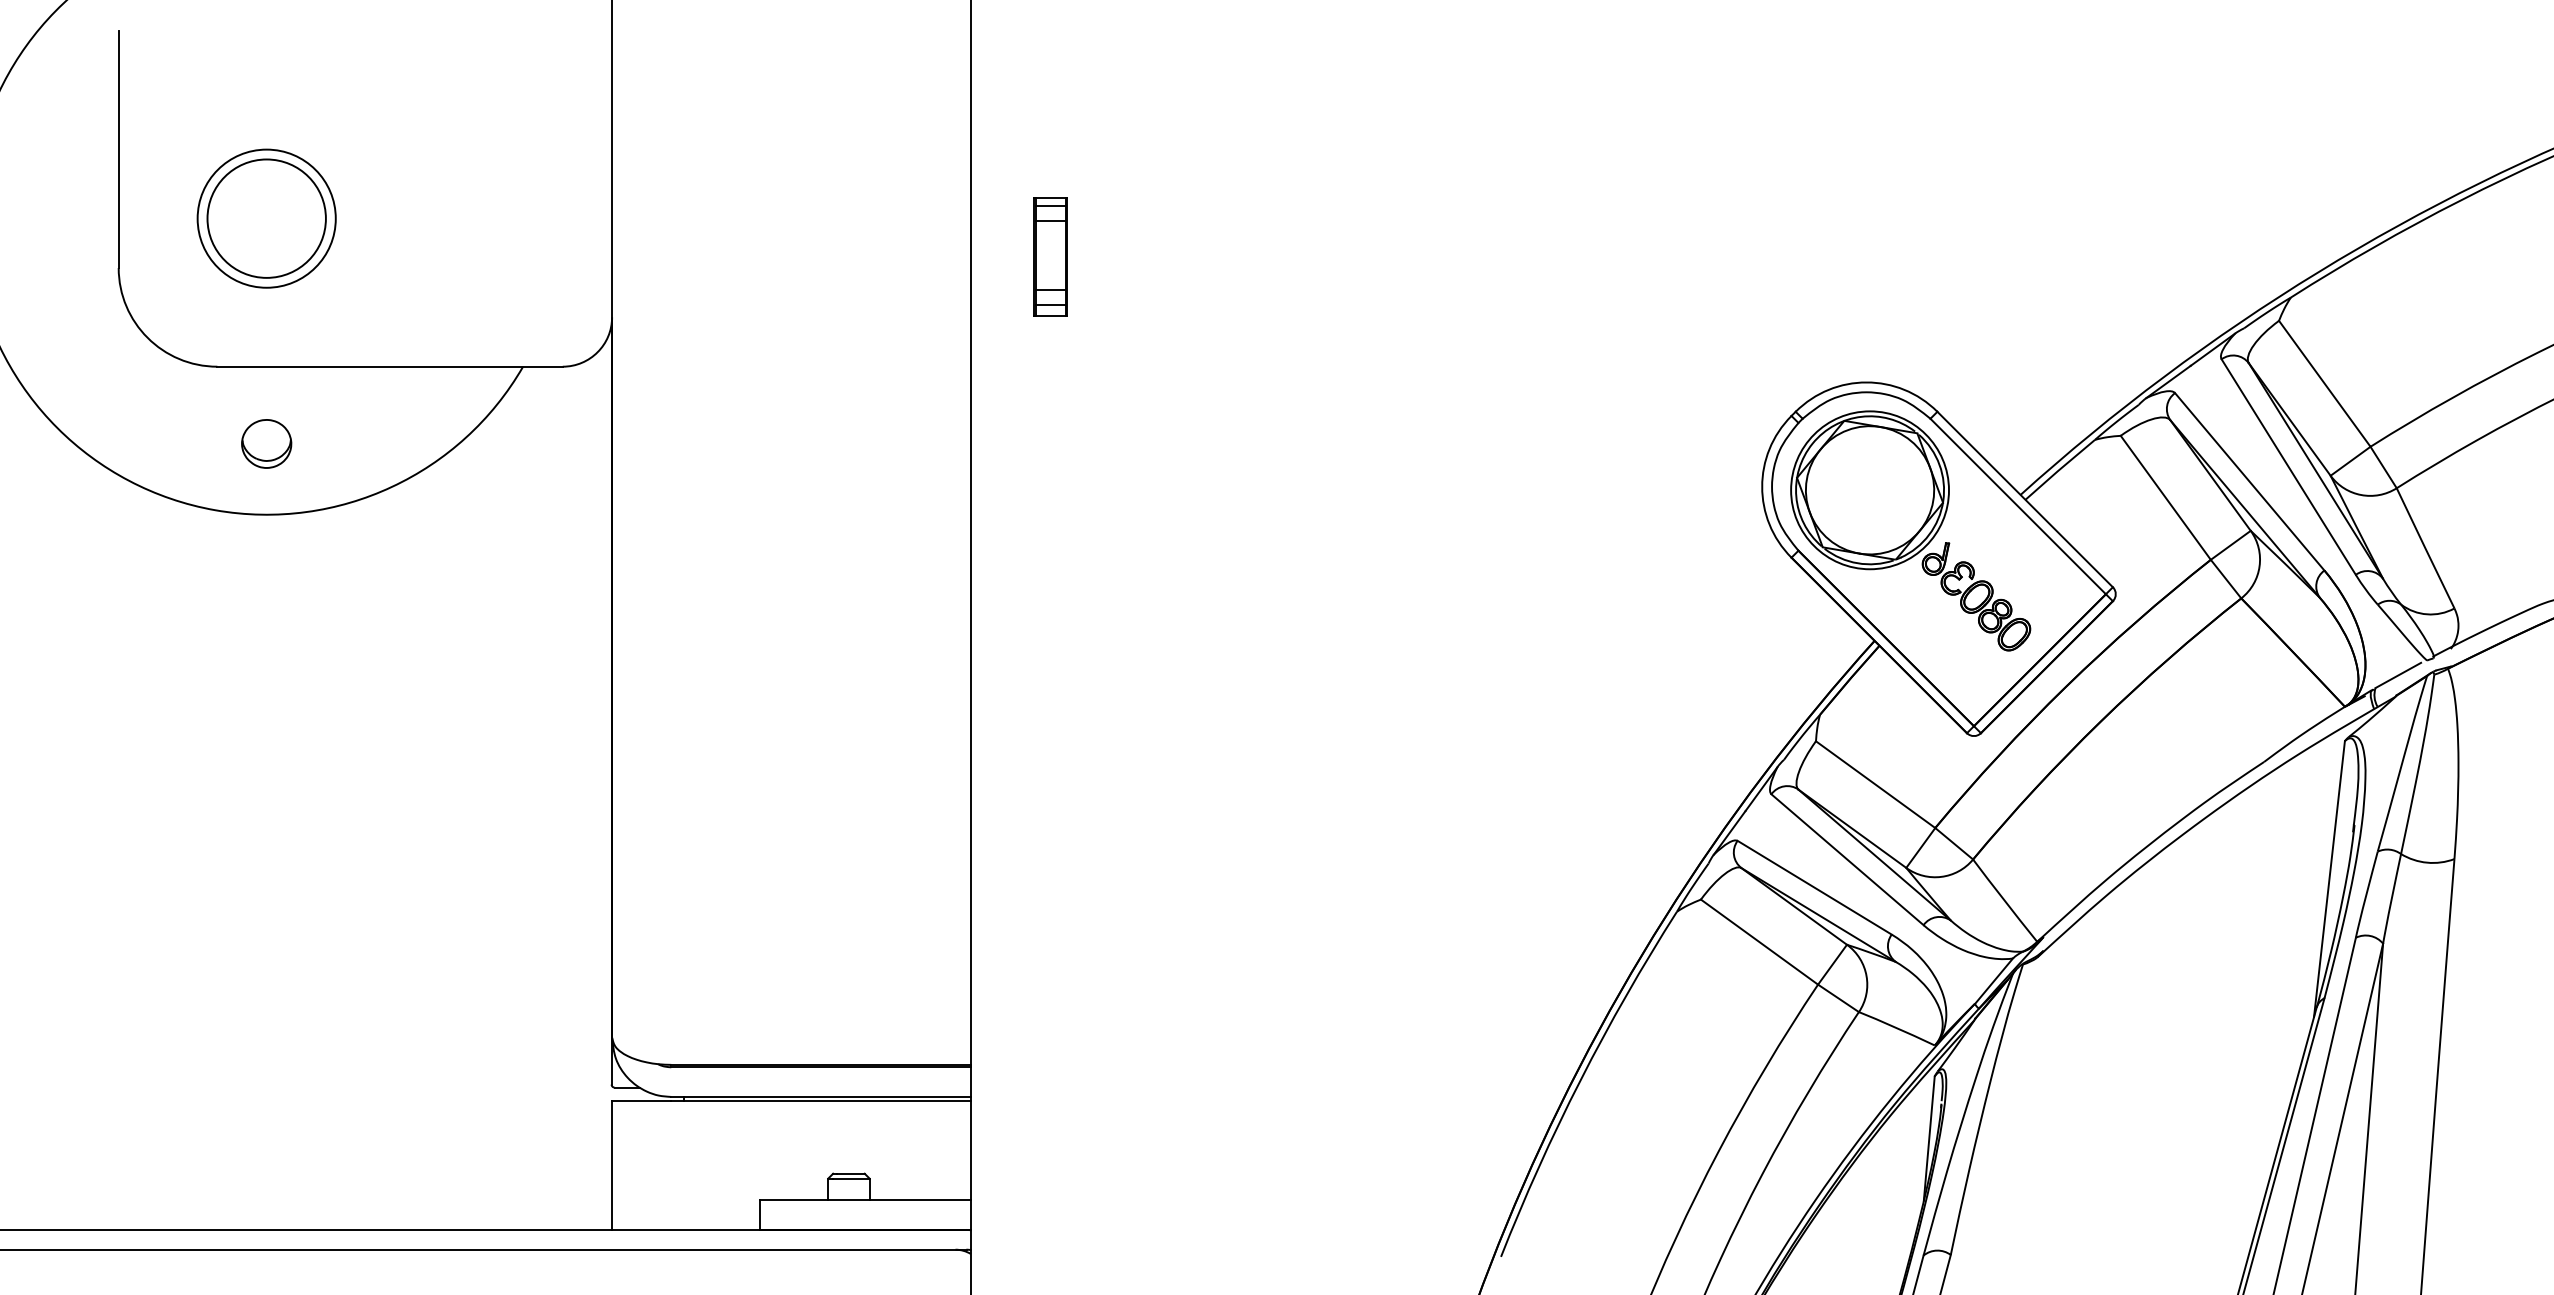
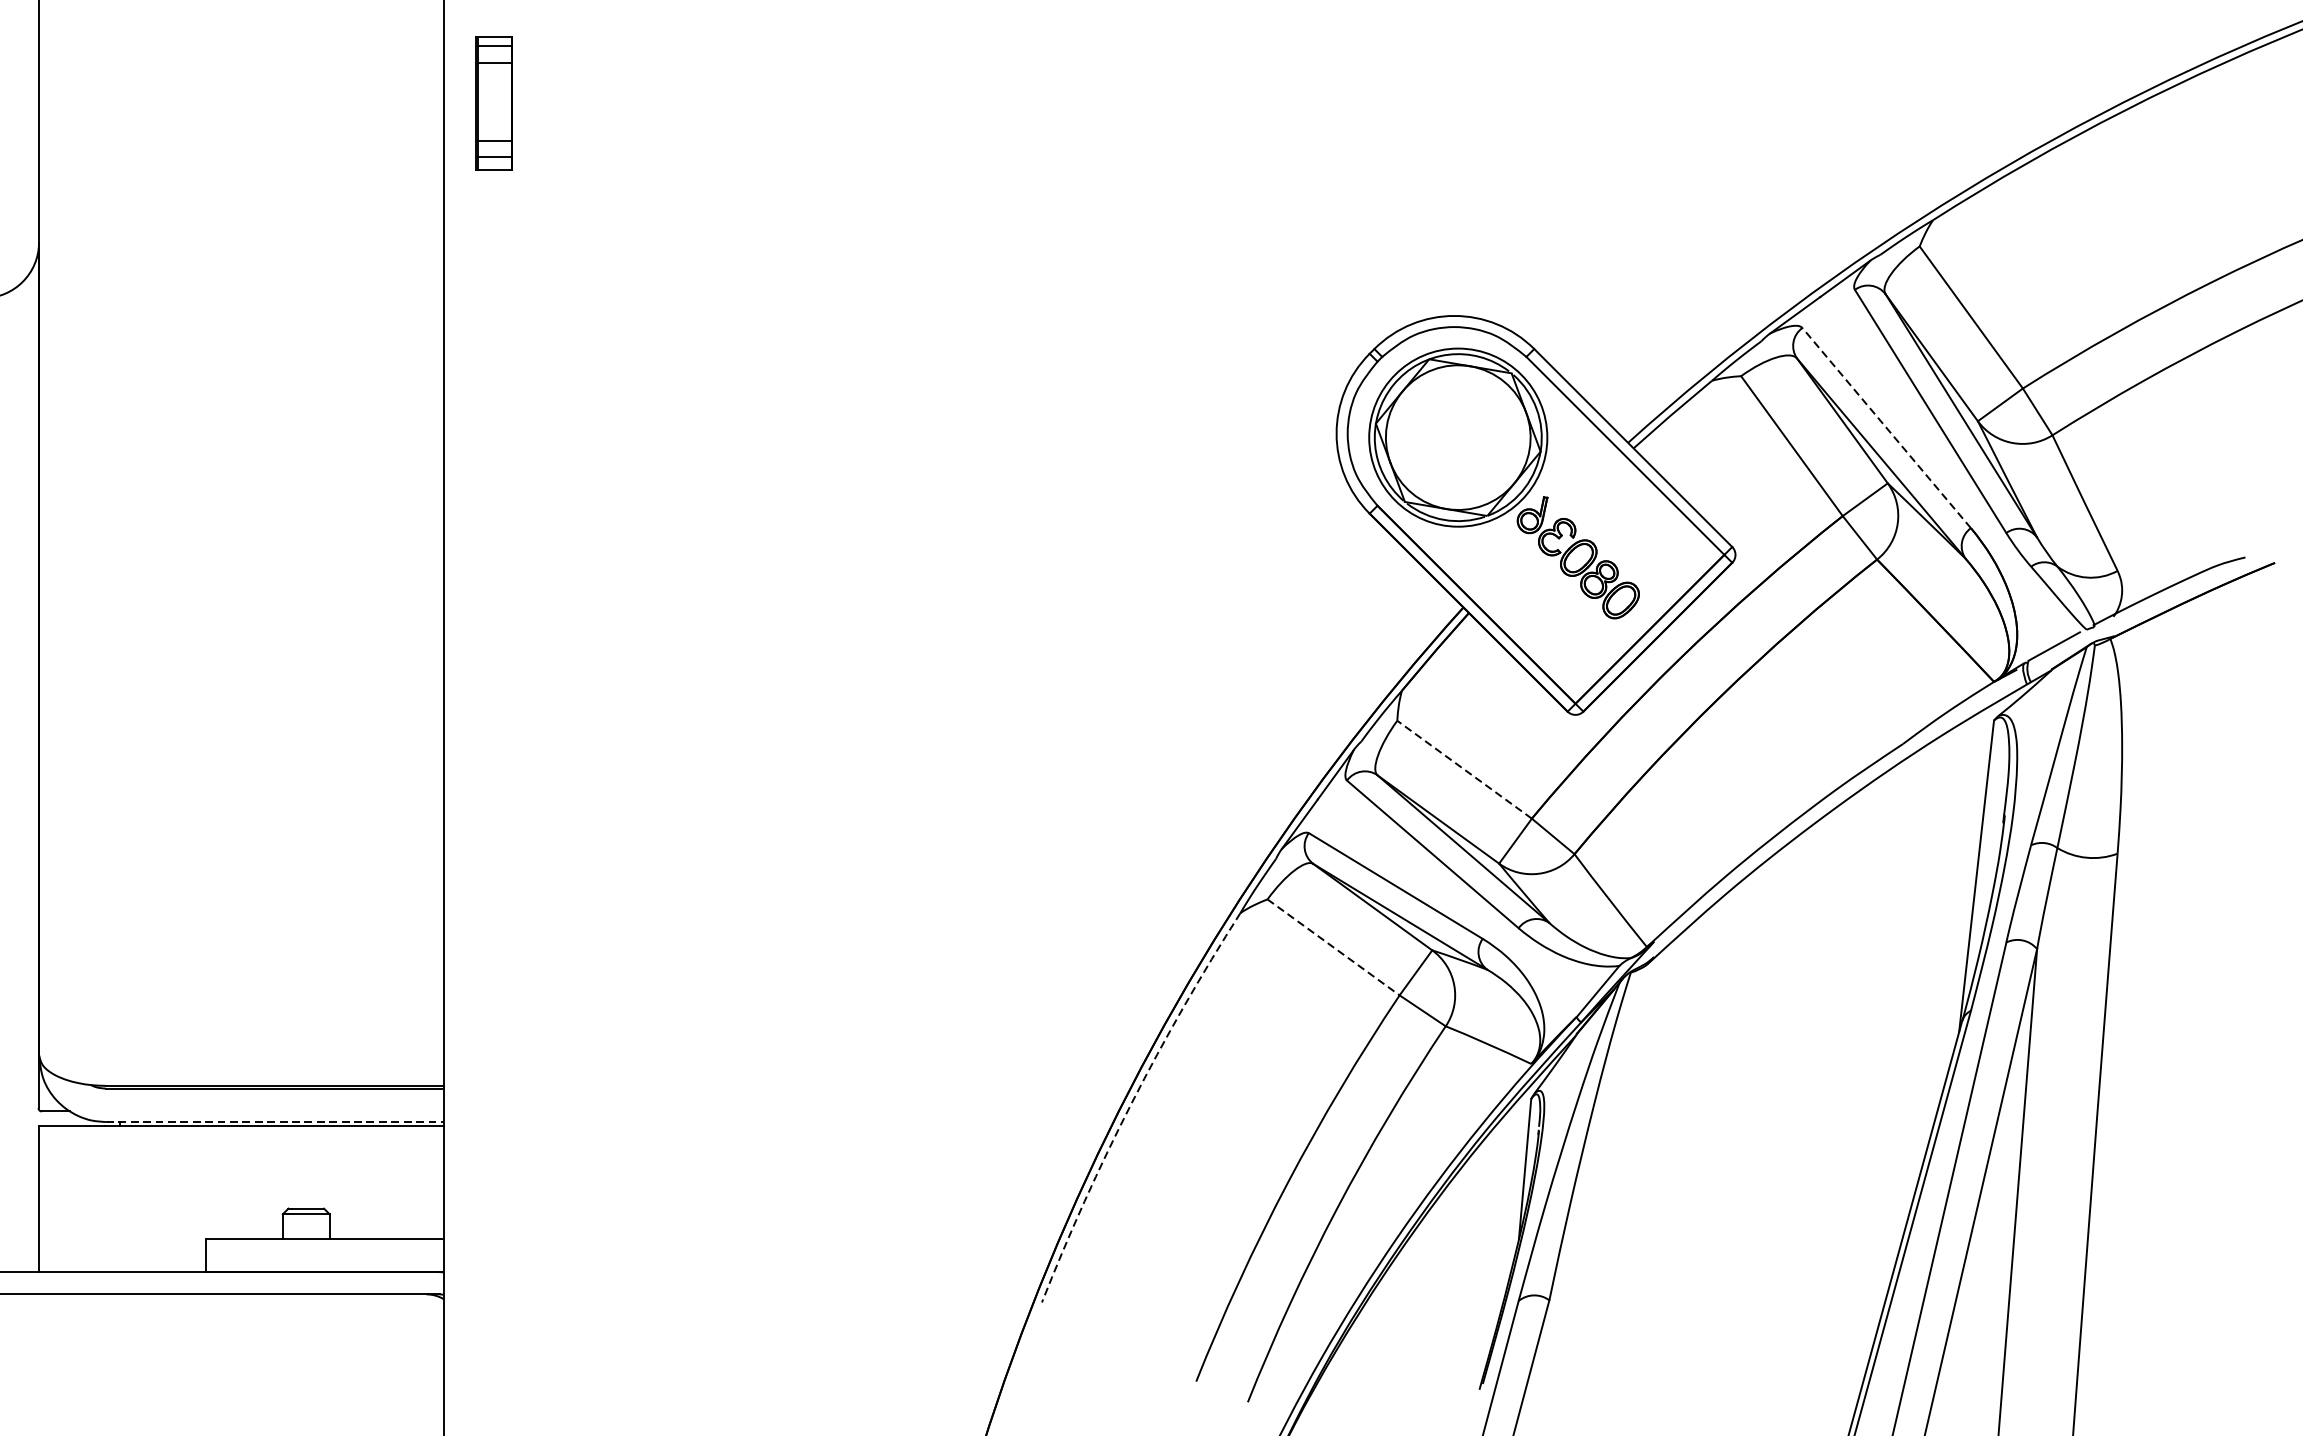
part: (1050, 256) -> (494, 102), moved
line: (2249, 481) -> (1886, 427), solid -> dashed
line: (1875, 784) -> (1464, 769), solid -> dashed
line: (1759, 942) -> (1333, 947), solid -> dashed
arc: (1580, 1080) -> (1131, 1103), solid -> dashed
line: (821, 1096) -> (275, 1121), solid -> dashed

